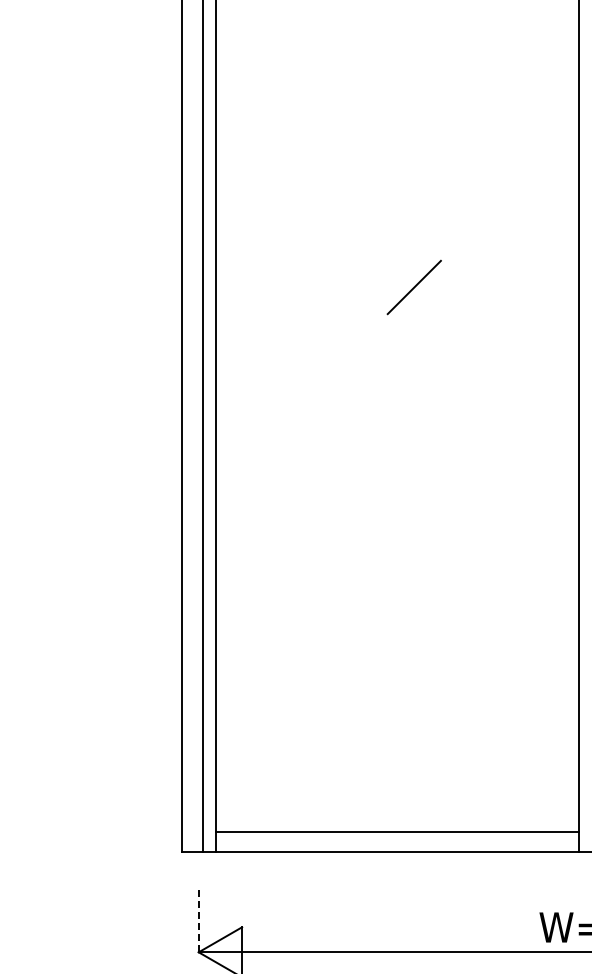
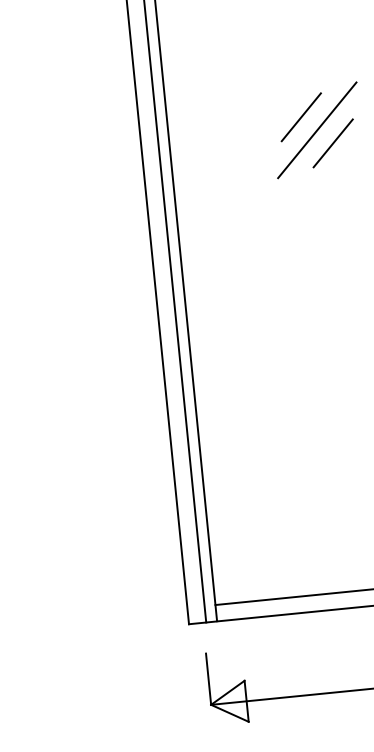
line: (378, 251) -> (300, 116), added
line: (396, 269) -> (317, 130), added
line: (198, 921) -> (208, 679), dashed -> solid

